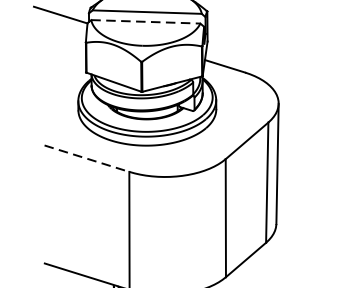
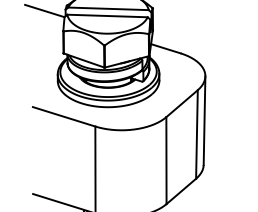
line: (147, 22) -> (108, 16), dashed -> solid
line: (87, 158) -> (64, 116), dashed -> solid

